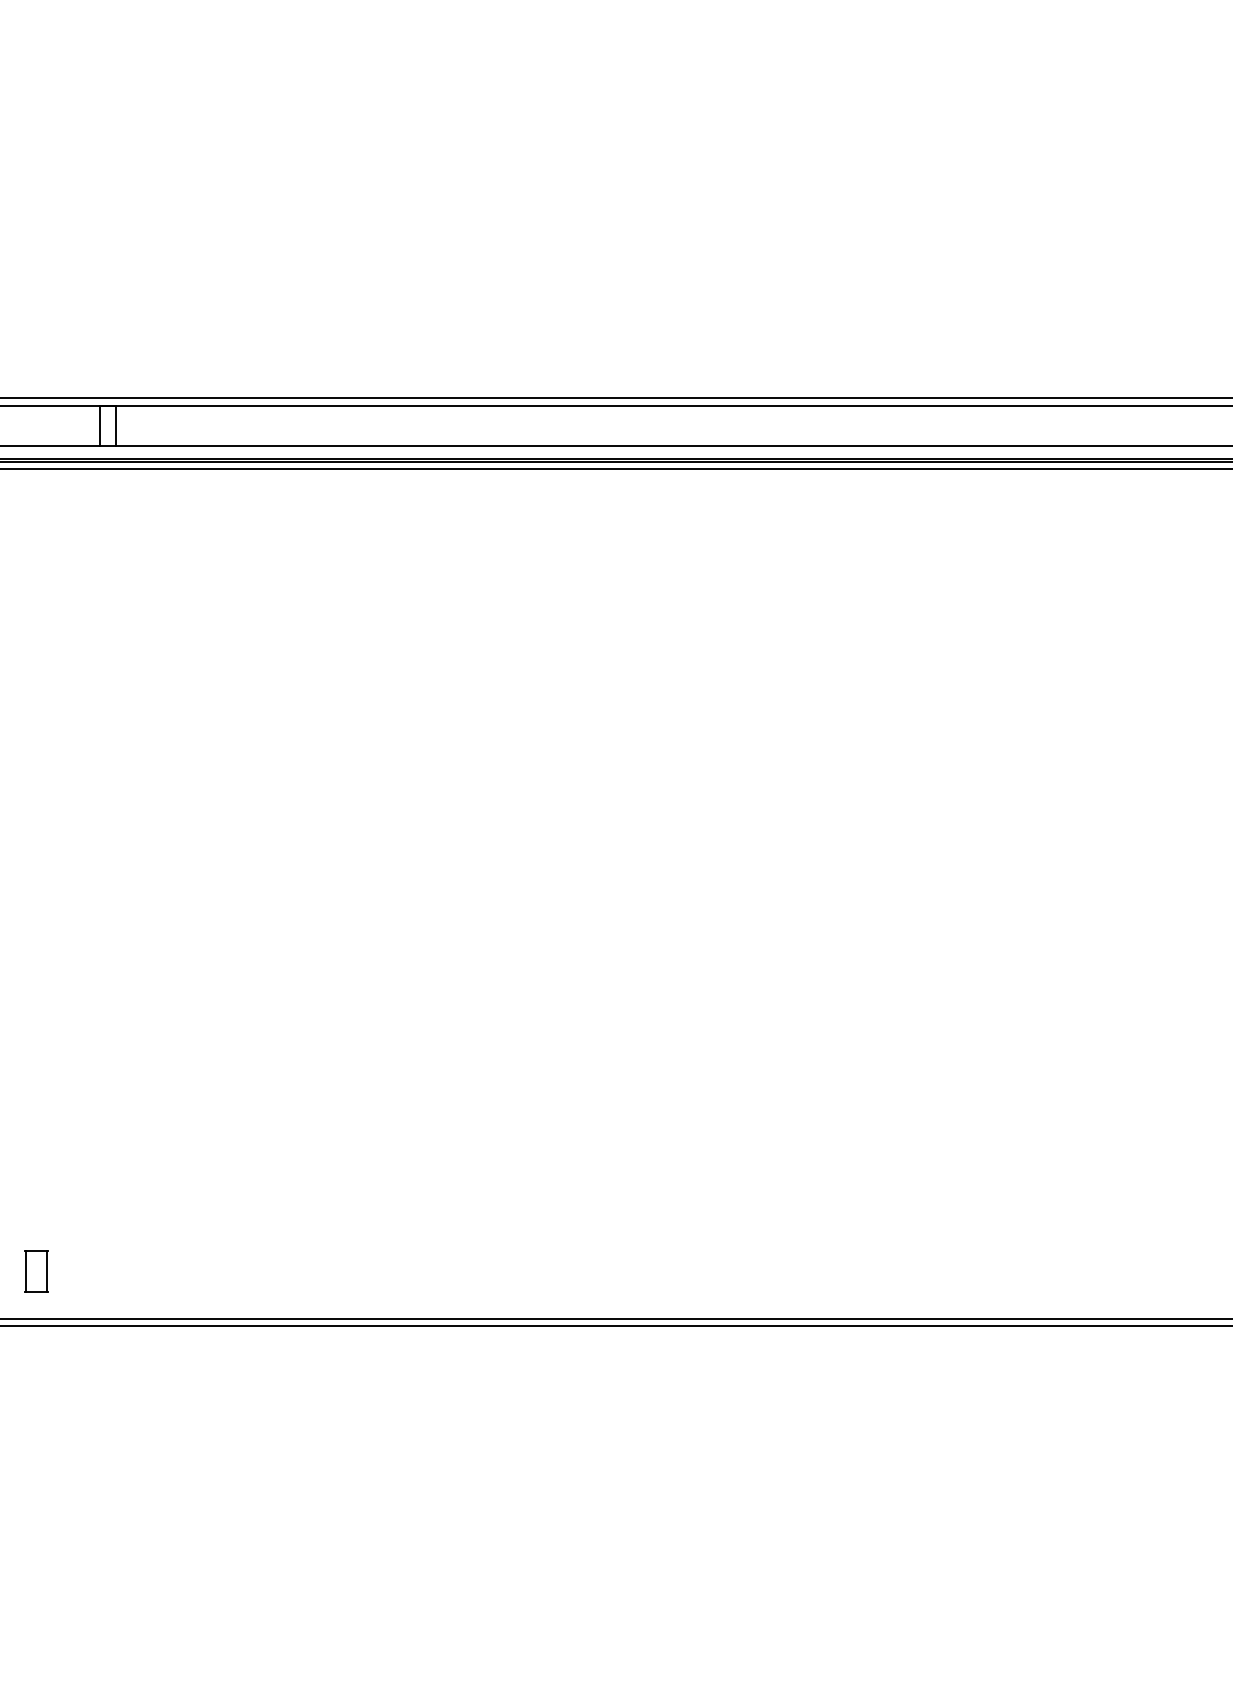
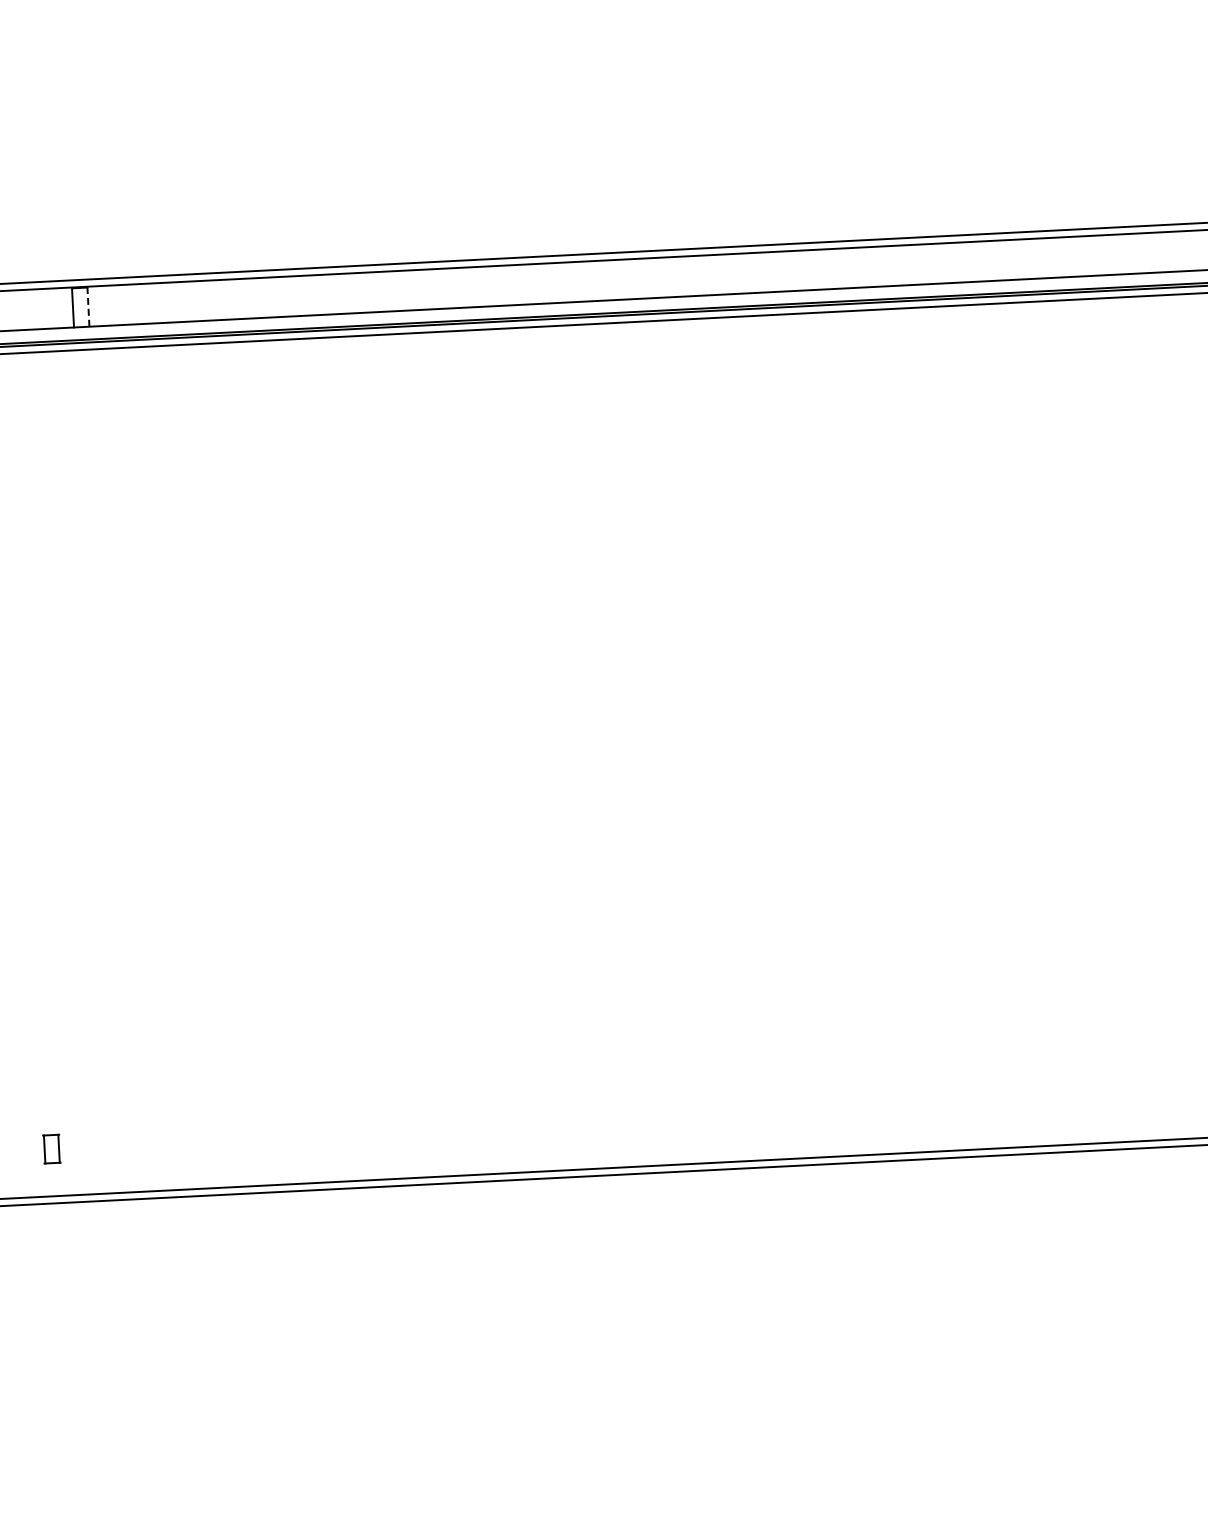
line: (116, 426) -> (88, 307), solid -> dashed
part: (36, 1271) -> (52, 1149), size x0.7

